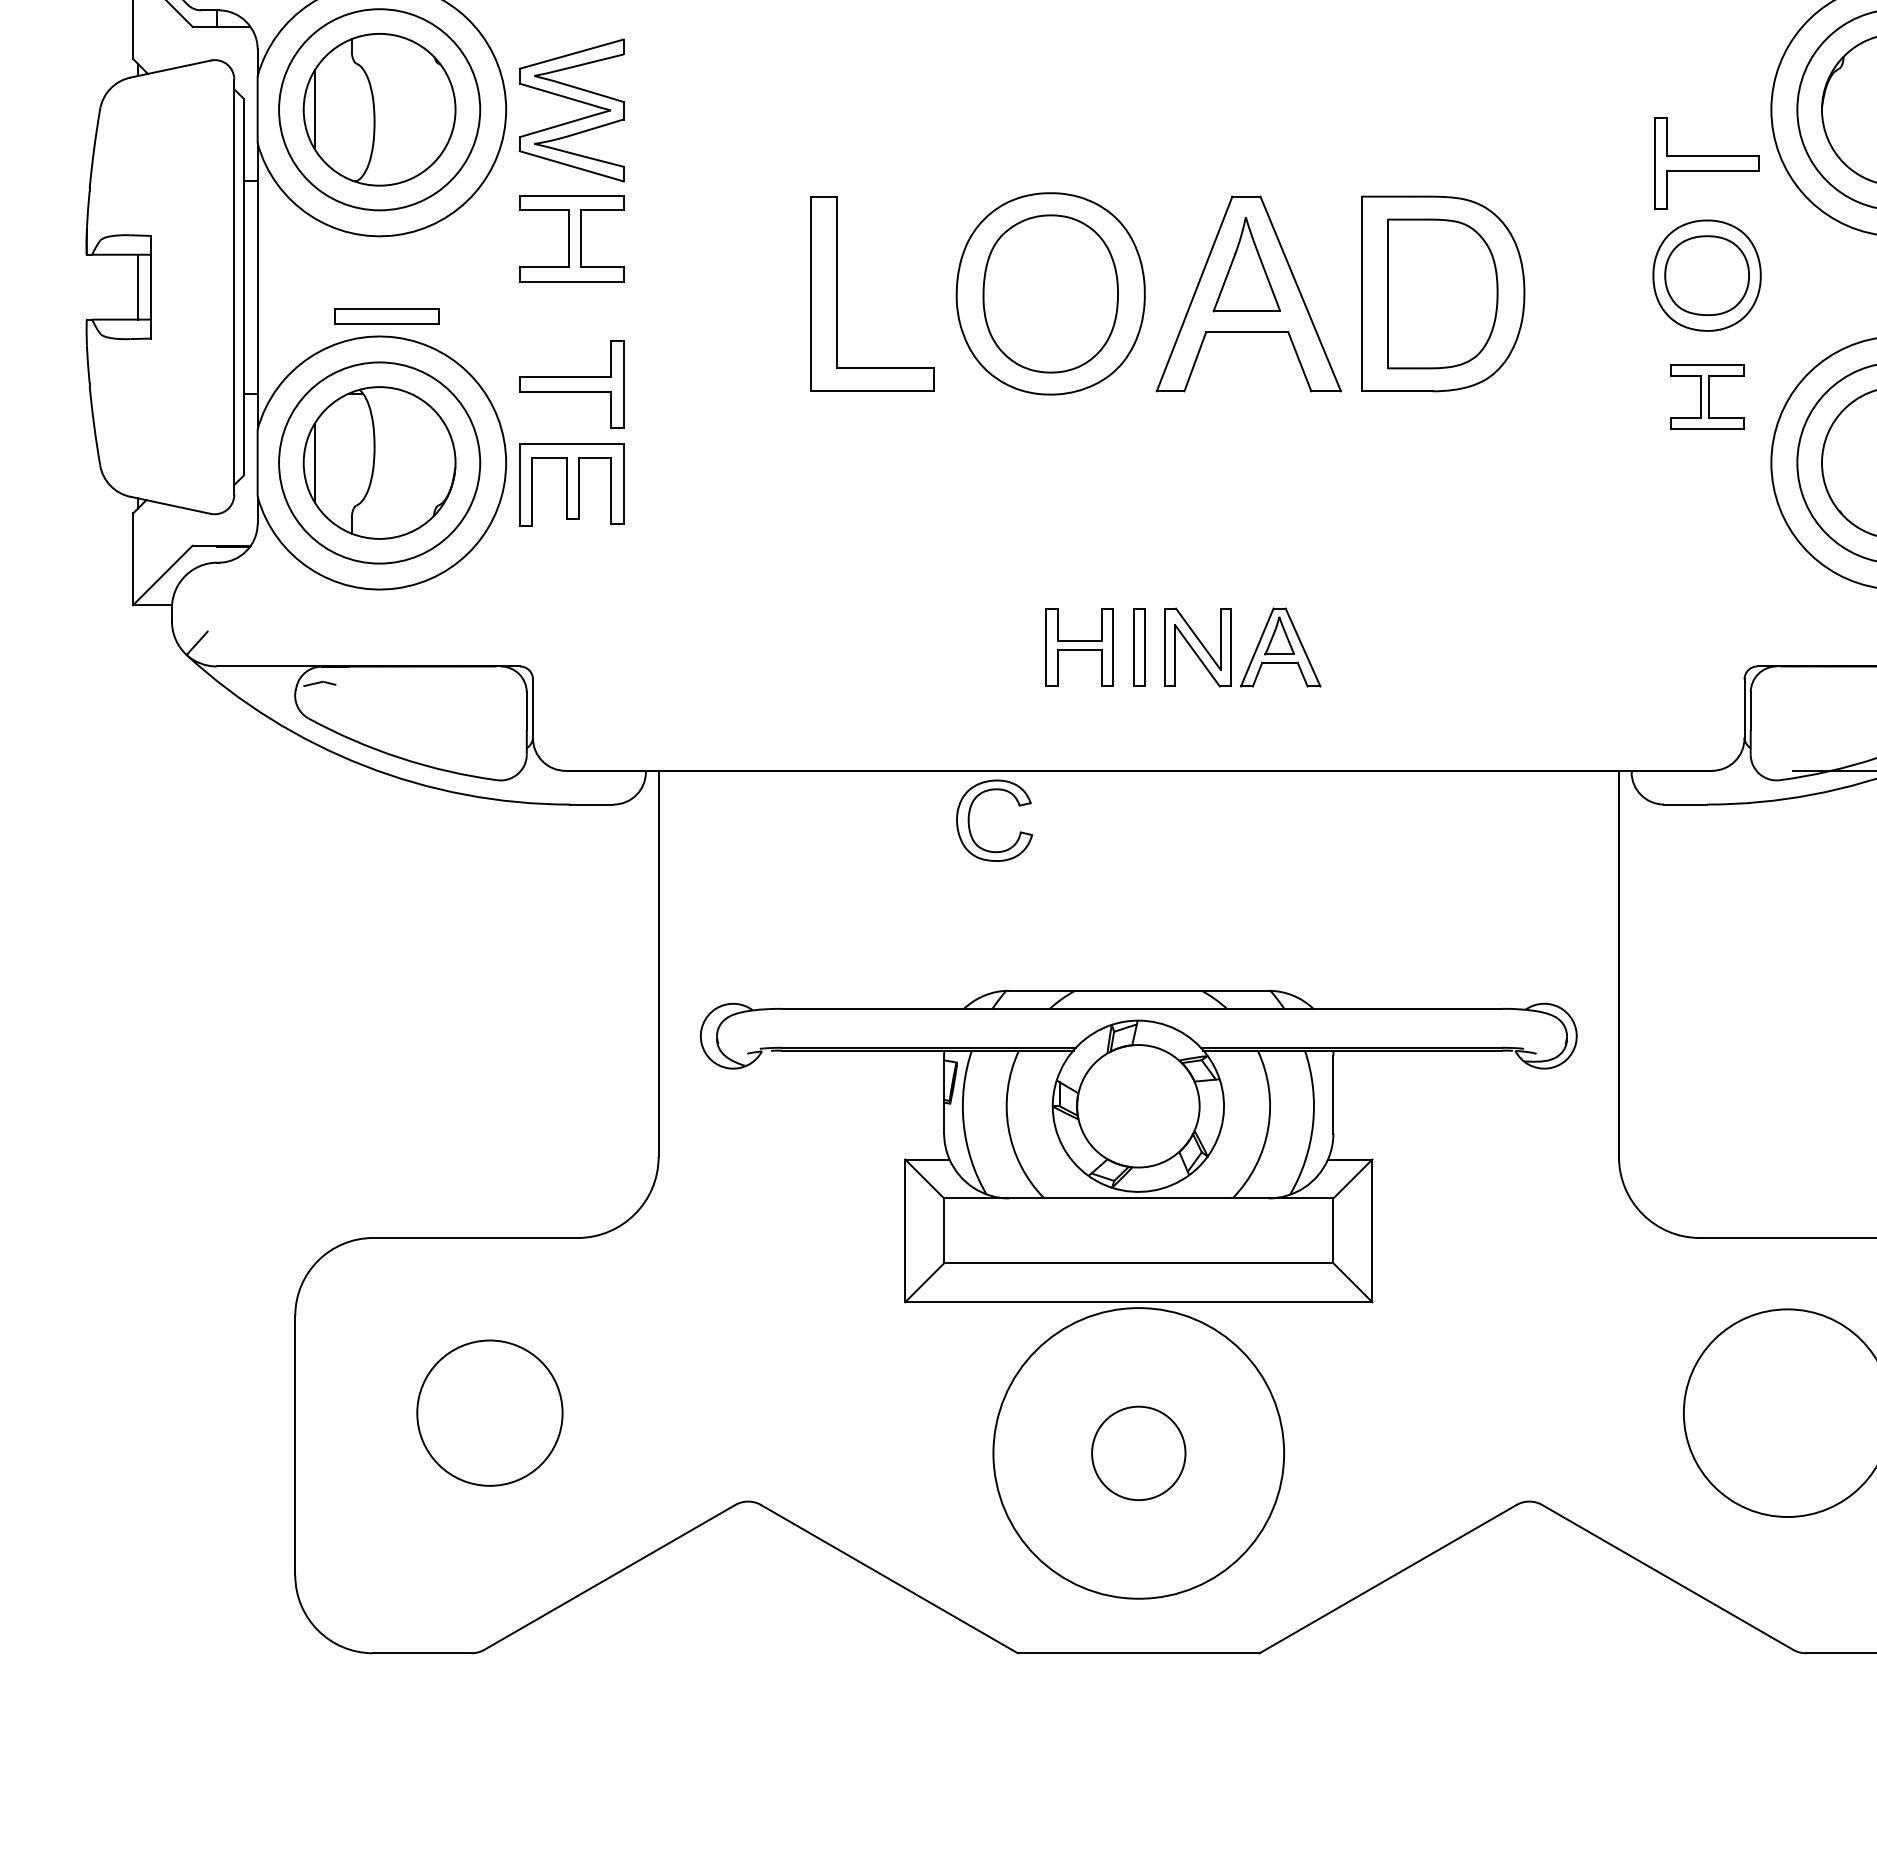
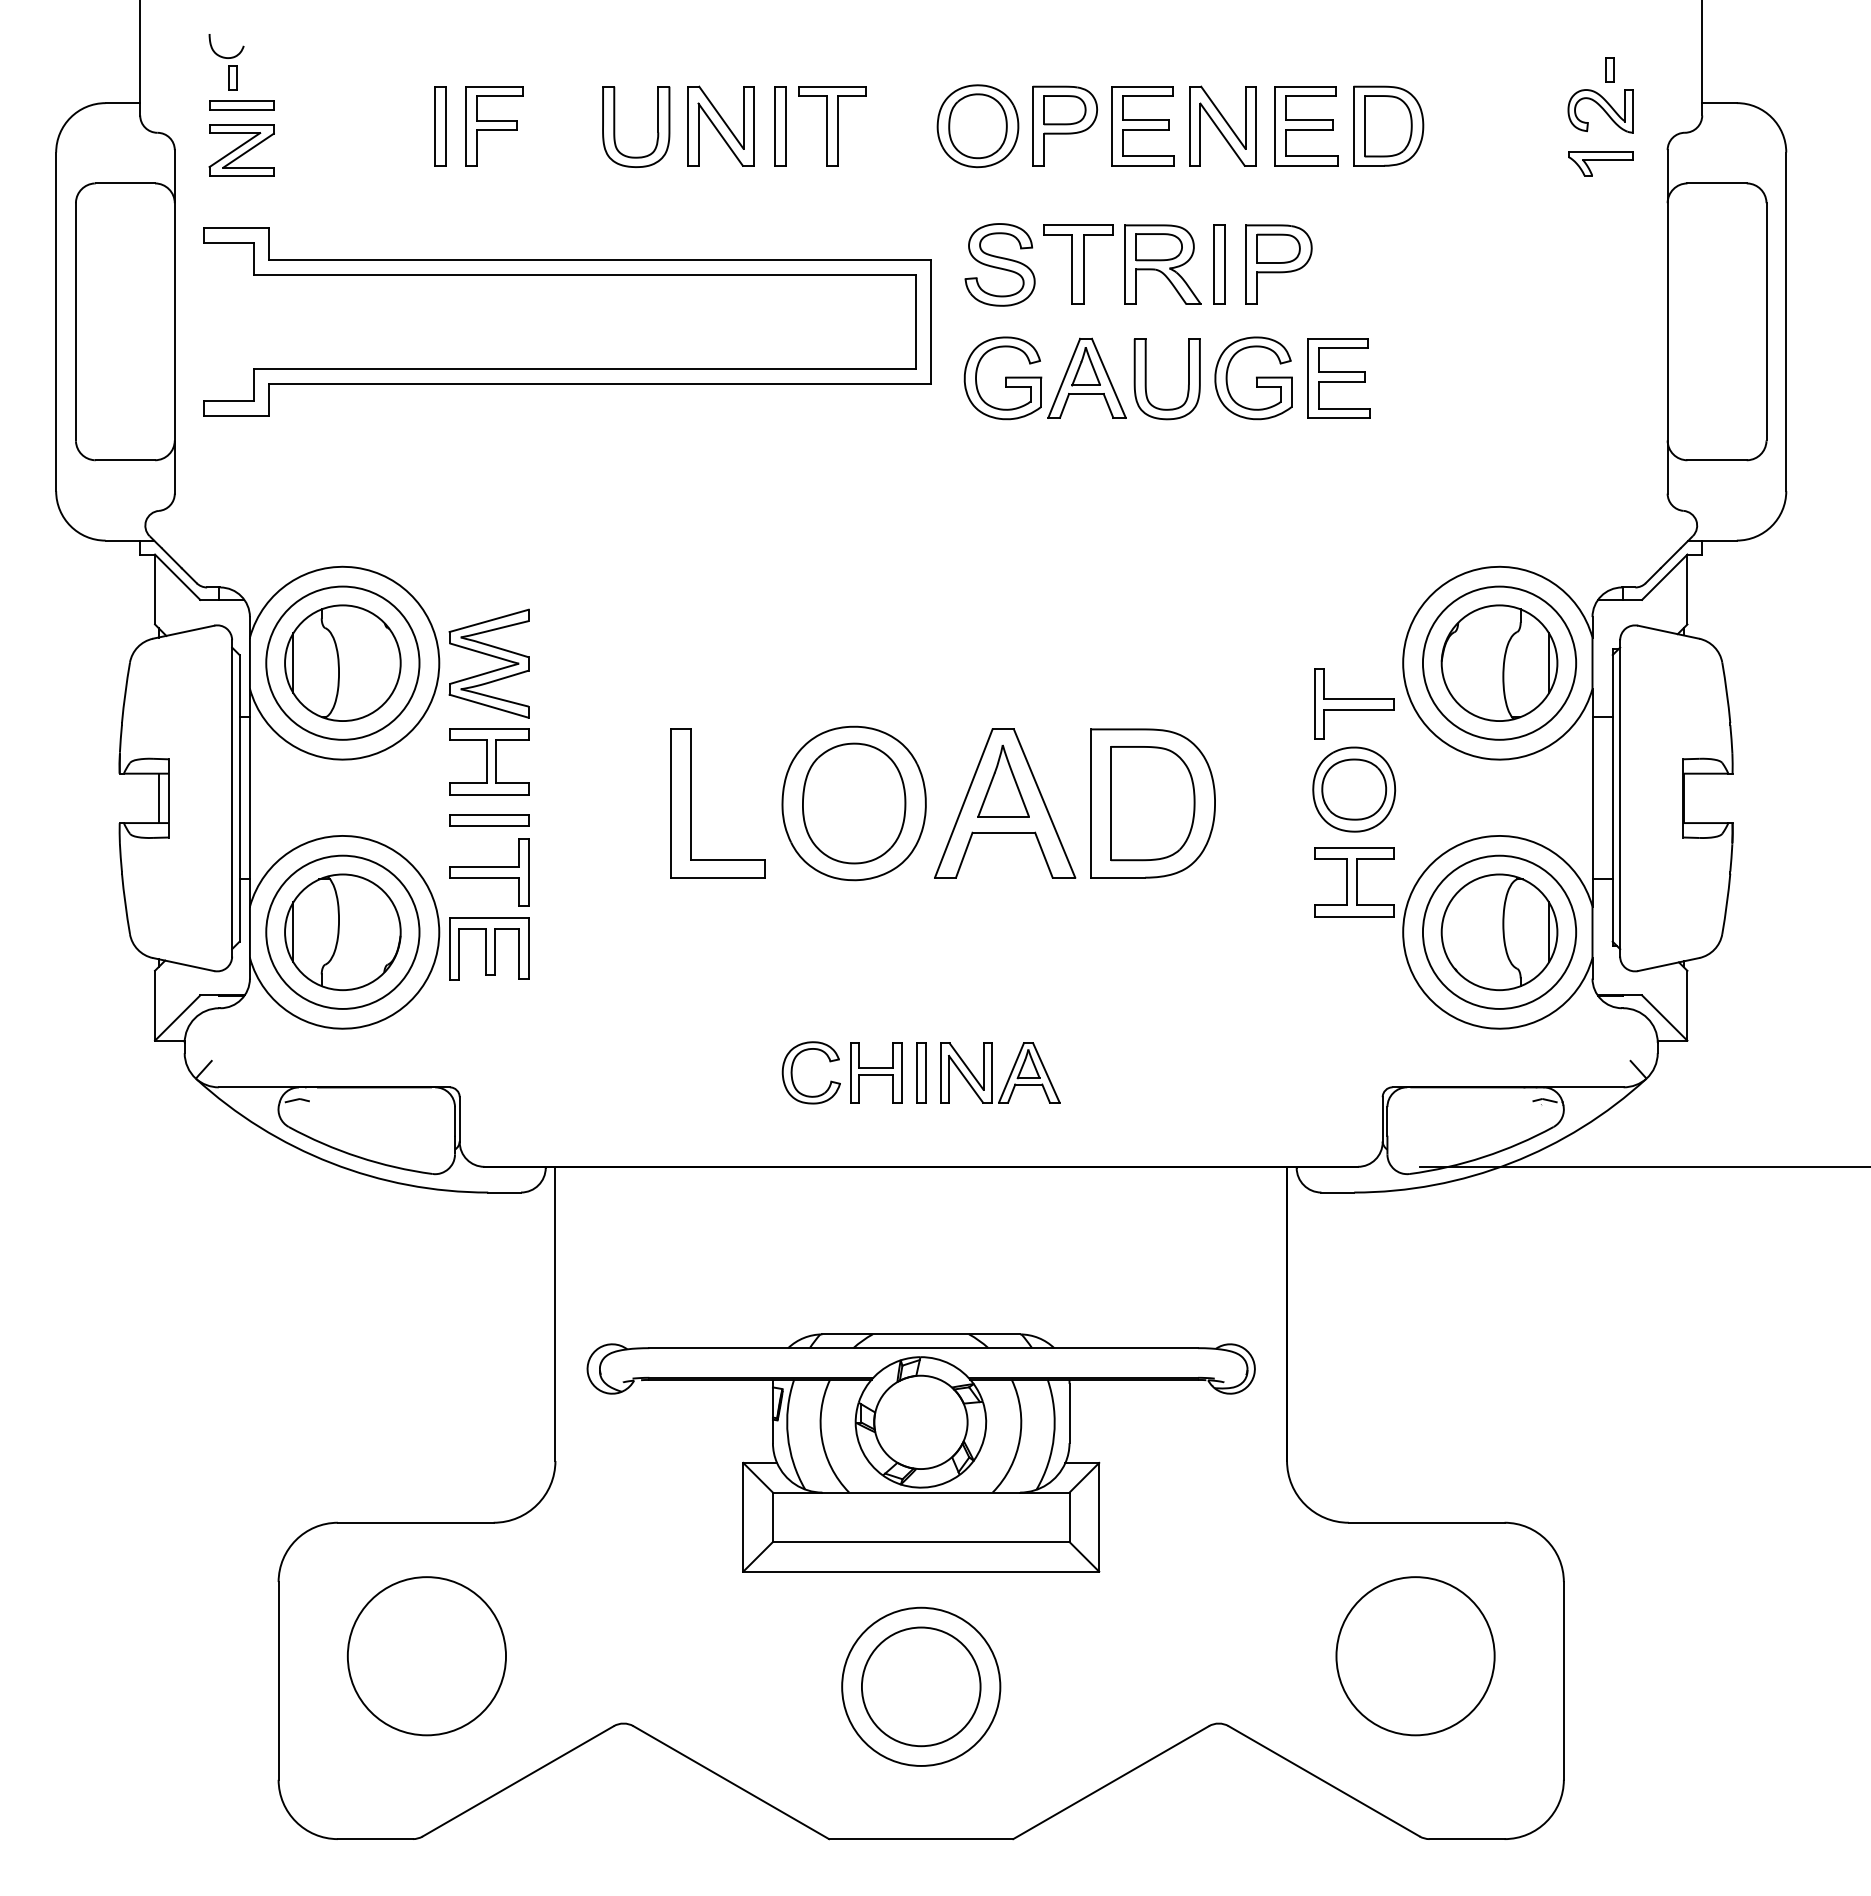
part: (387, 316) -> (489, 820), moved
part: (1707, 397) -> (1354, 882), size x1.43
part: (969, 820) -> (792, 1072), moved
circle: (489, 1413) -> (426, 1656), size x1.43
circle: (1137, 1452) -> (920, 1686), size x1.67
circle: (1139, 1452) -> (921, 1686), size x0.71

